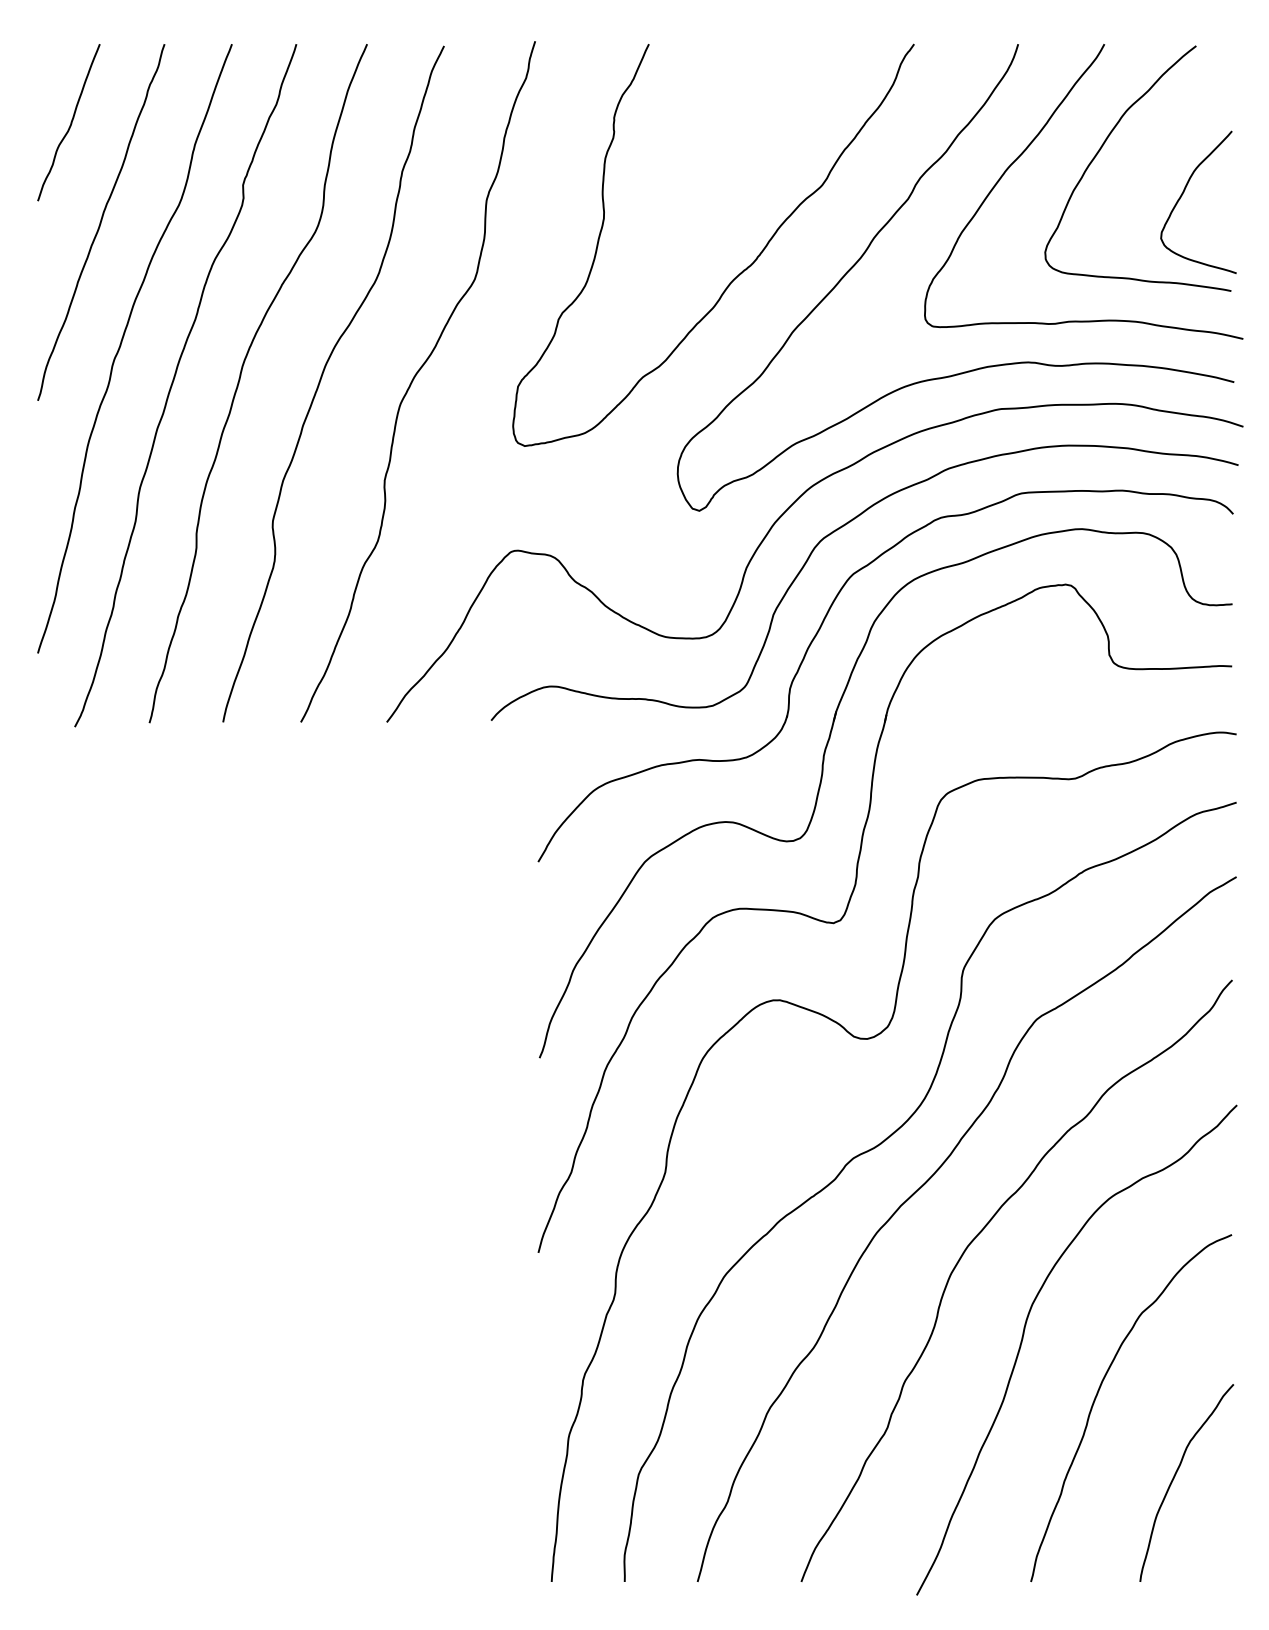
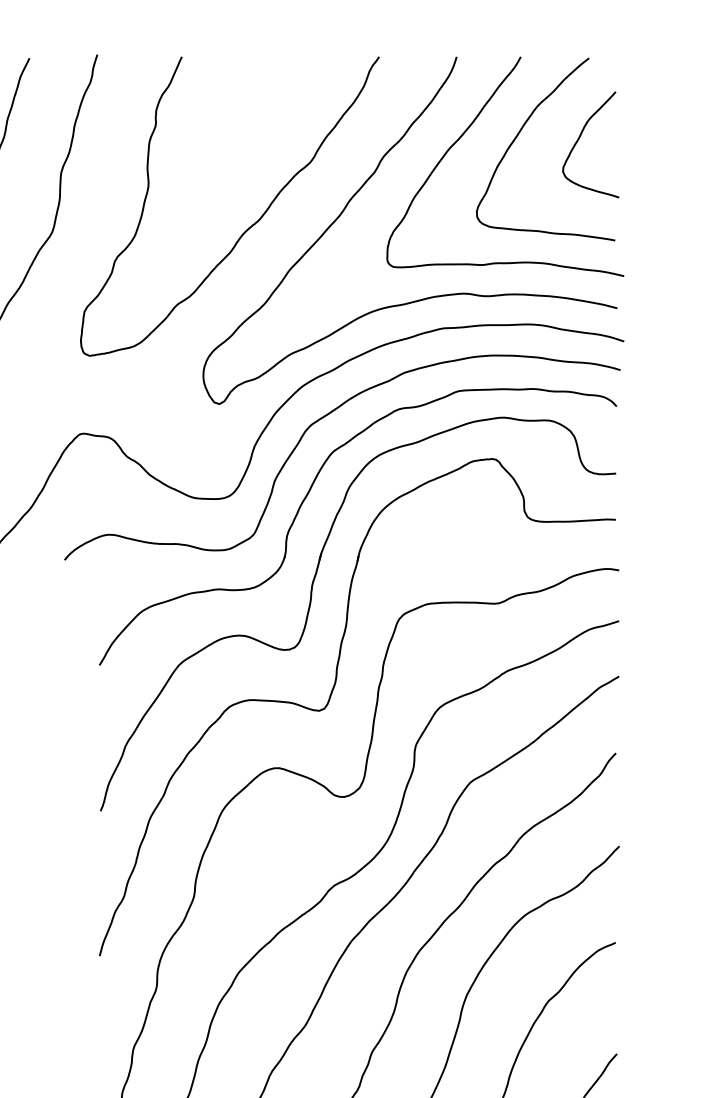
curve: (1183, 194) -> (579, 138), moved

